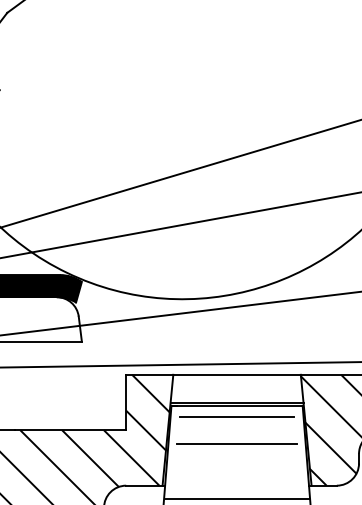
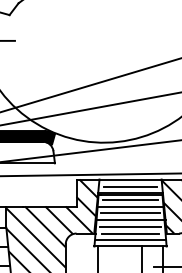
line: (236, 389) -> (130, 186), added
line: (236, 430) -> (130, 206), added
line: (236, 458) -> (130, 220), added
line: (236, 471) -> (130, 226), added
line: (236, 485) -> (130, 233), added

